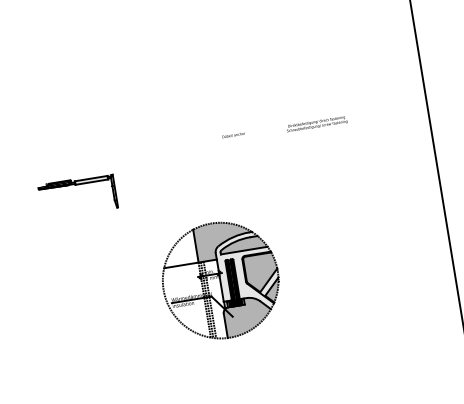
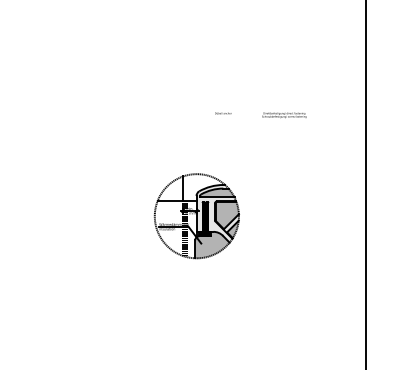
part: (76, 184) -> (104, 130), removed
fill: (224, 239) -> (204, 187), removed

